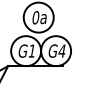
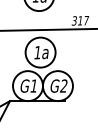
text: (35, 17) -> (37, 52), 0a -> 1a
text: (61, 50) -> (63, 85), G4 -> G2

